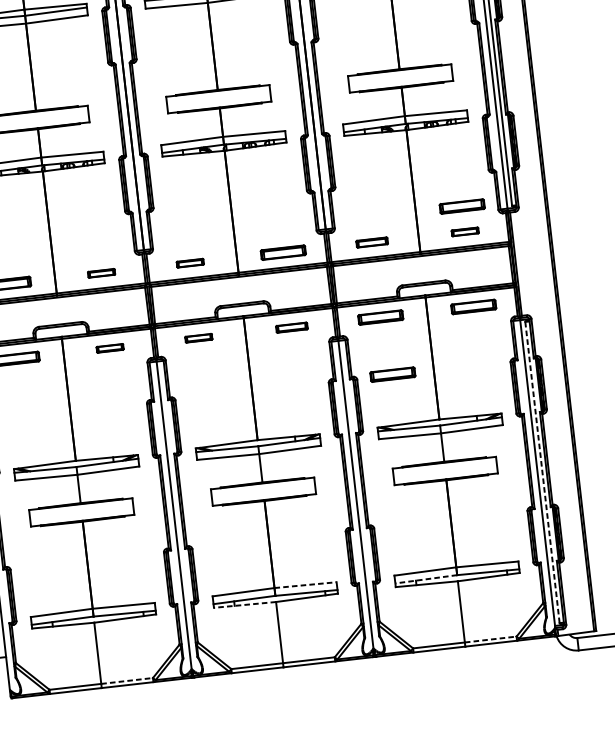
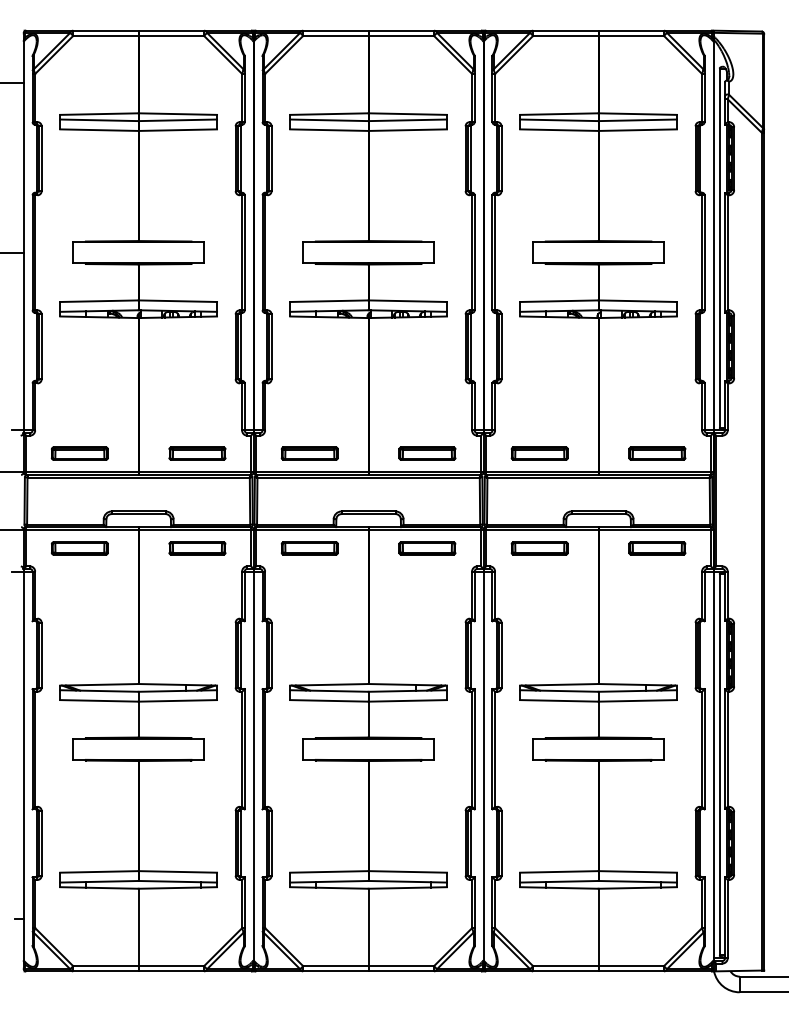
part: (462, 206) -> (657, 421), removed
part: (465, 231) -> (657, 453), size x1.67
part: (371, 242) -> (539, 453), size x1.43
part: (190, 263) -> (309, 453), size x1.67
part: (101, 273) -> (197, 453), size x1.67
part: (291, 327) -> (427, 548), size x1.43
part: (198, 338) -> (309, 548), size x1.67
part: (110, 348) -> (197, 548), size x1.67
part: (392, 374) -> (546, 621), removed
line: (542, 472) -> (719, 765), dashed -> solid
line: (425, 579) -> (558, 881), dashed -> solid
line: (306, 584) -> (408, 871), dashed -> solid
line: (244, 604) -> (328, 887), dashed -> solid
line: (490, 639) -> (631, 966), dashed -> solid
line: (127, 681) -> (171, 966), dashed -> solid

